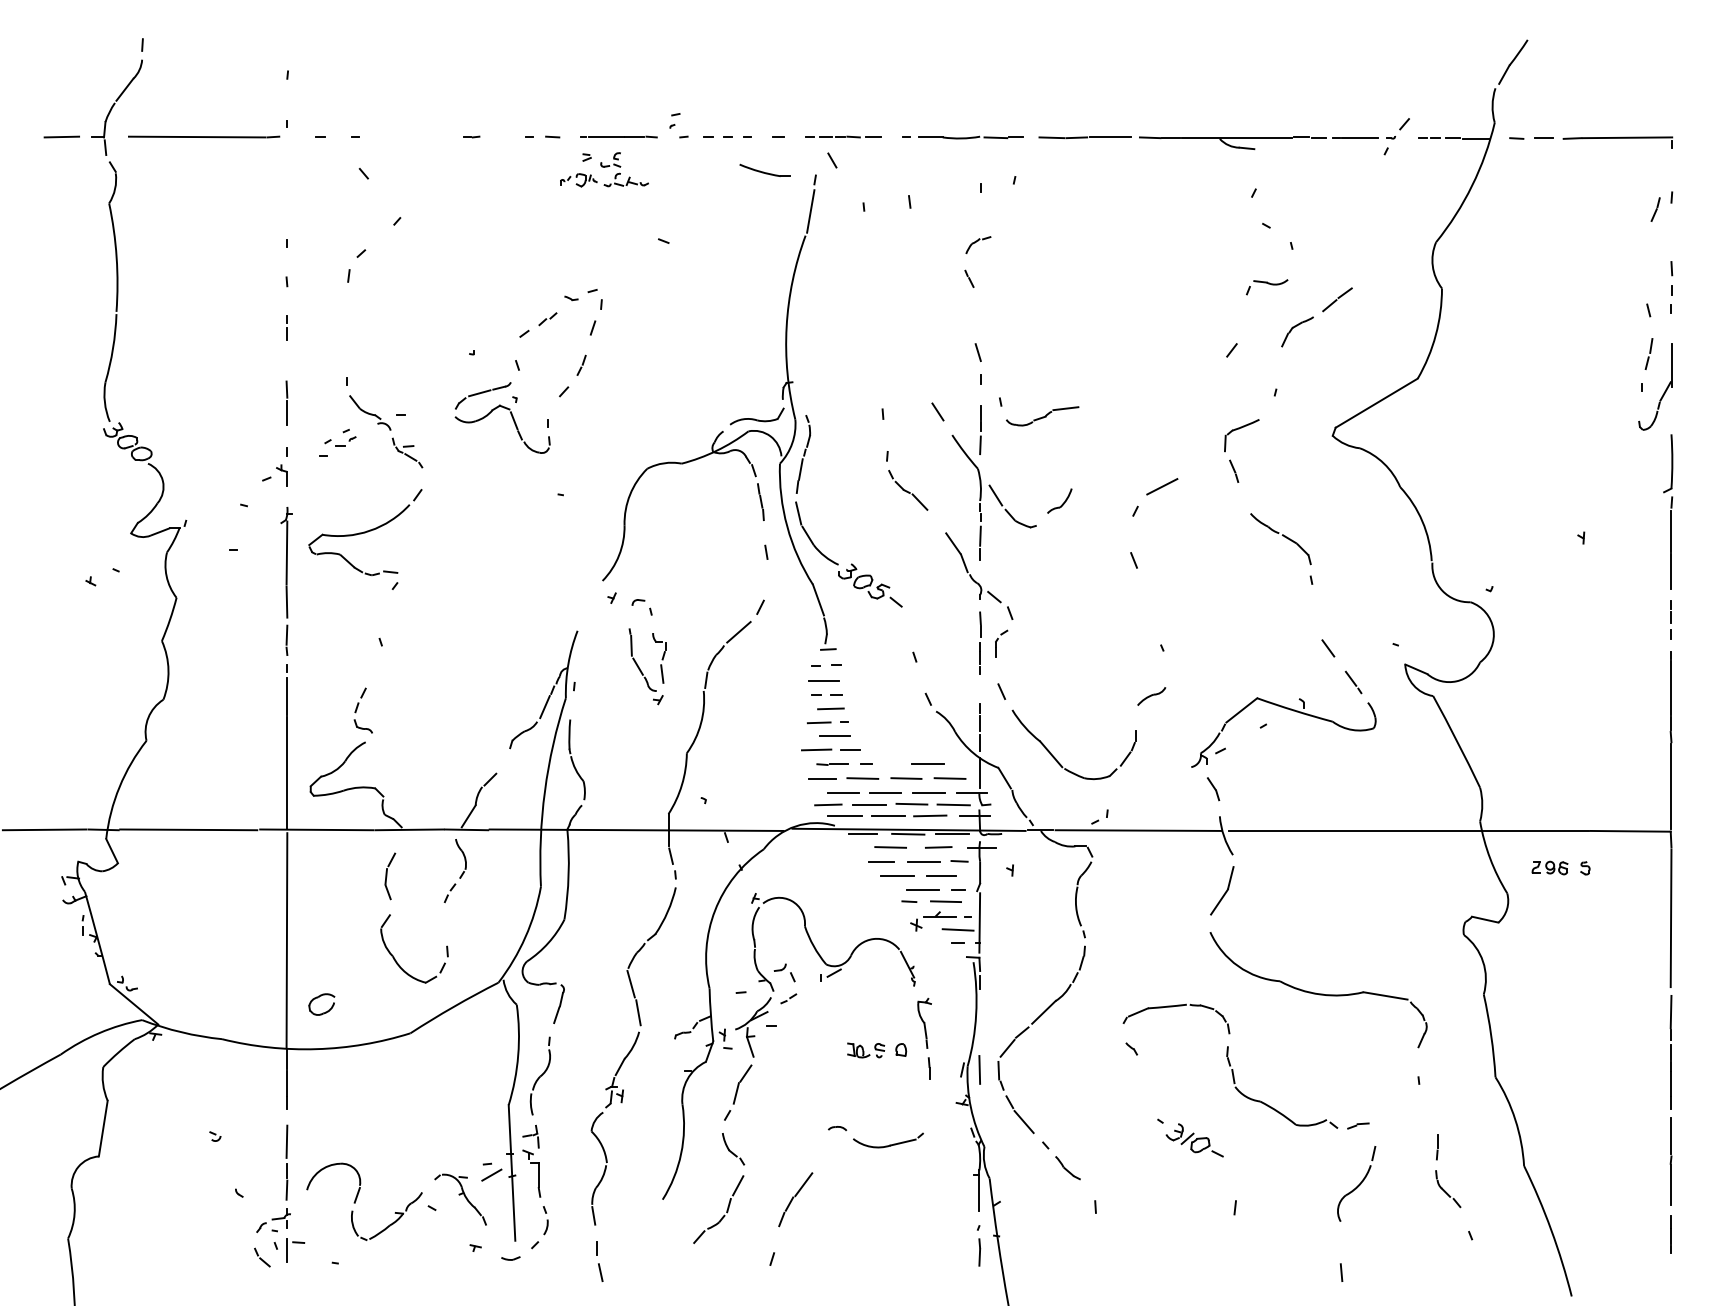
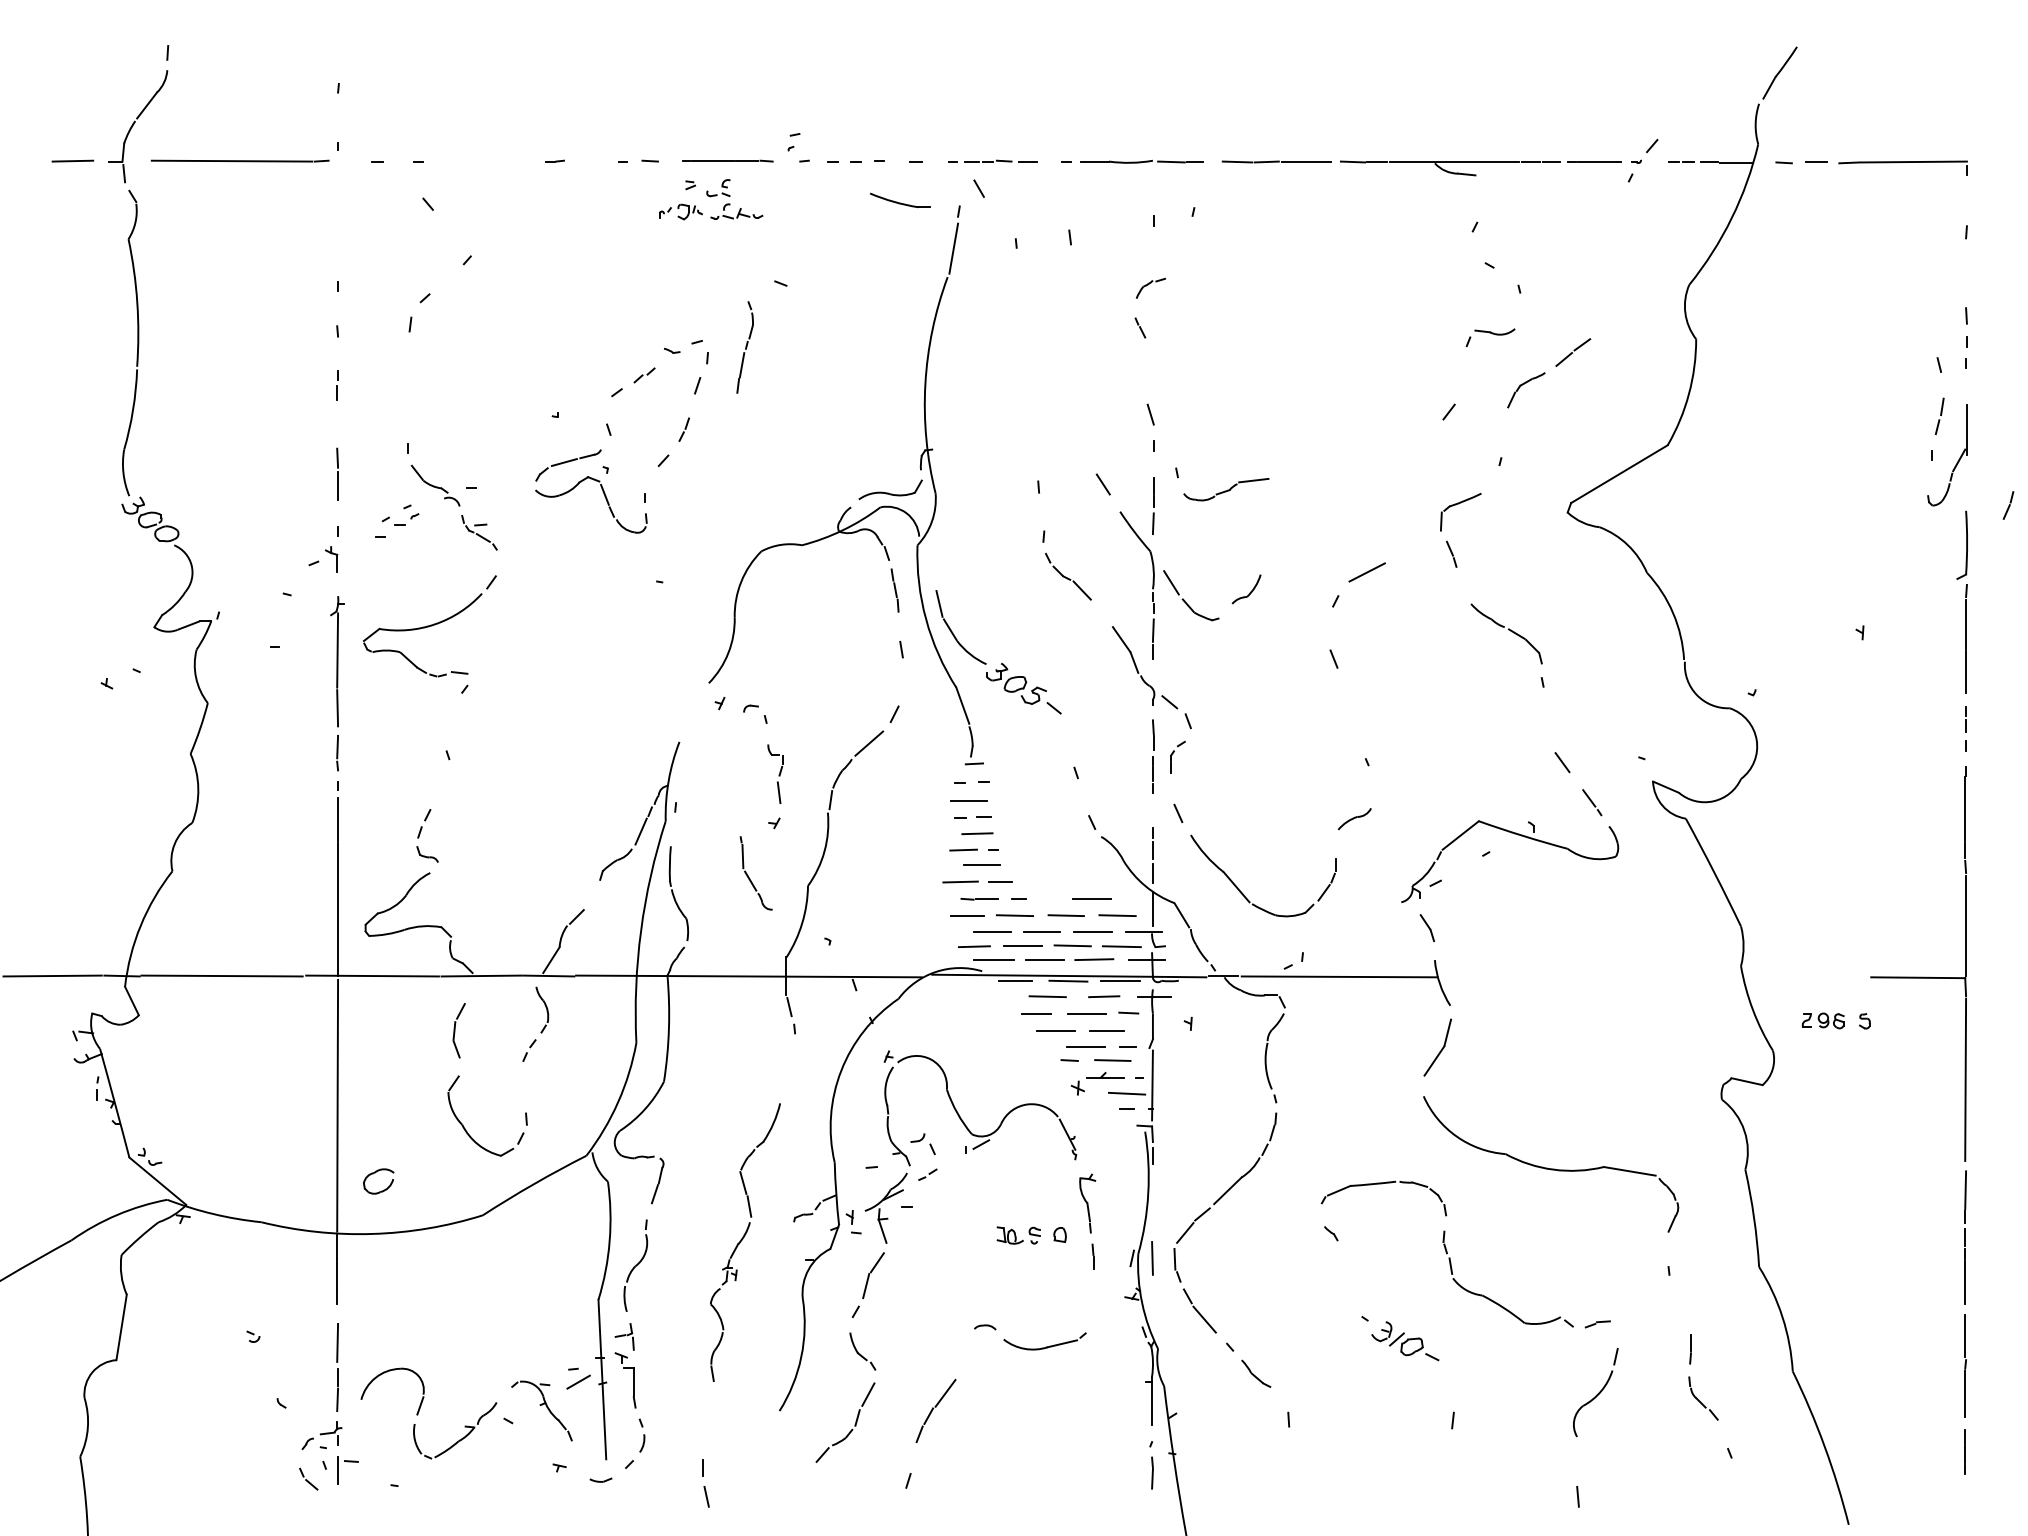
line: (1655, 209) -> (2008, 505), moved
part: (802, 454) -> (744, 347), moved
part: (637, 664) -> (750, 878), moved
line: (1408, 831) -> (1656, 977), removed
part: (633, 1056) -> (745, 1242), size x0.7

